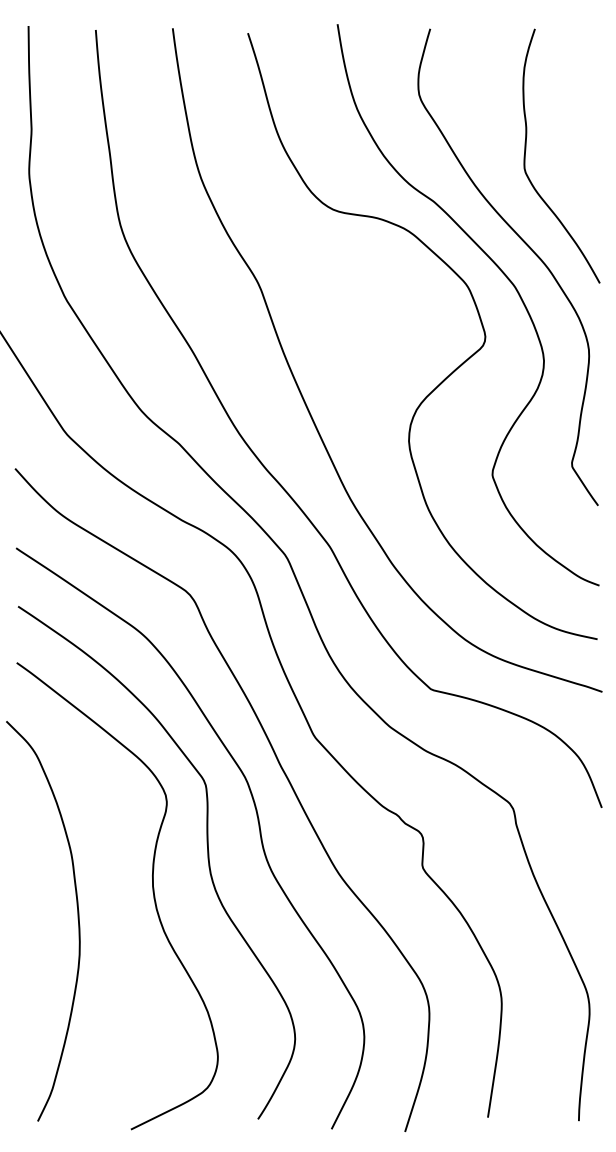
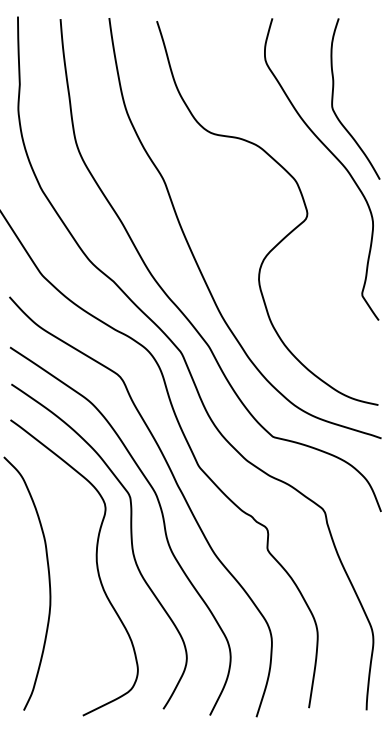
curve: (502, 275) -> (318, 174), removed

